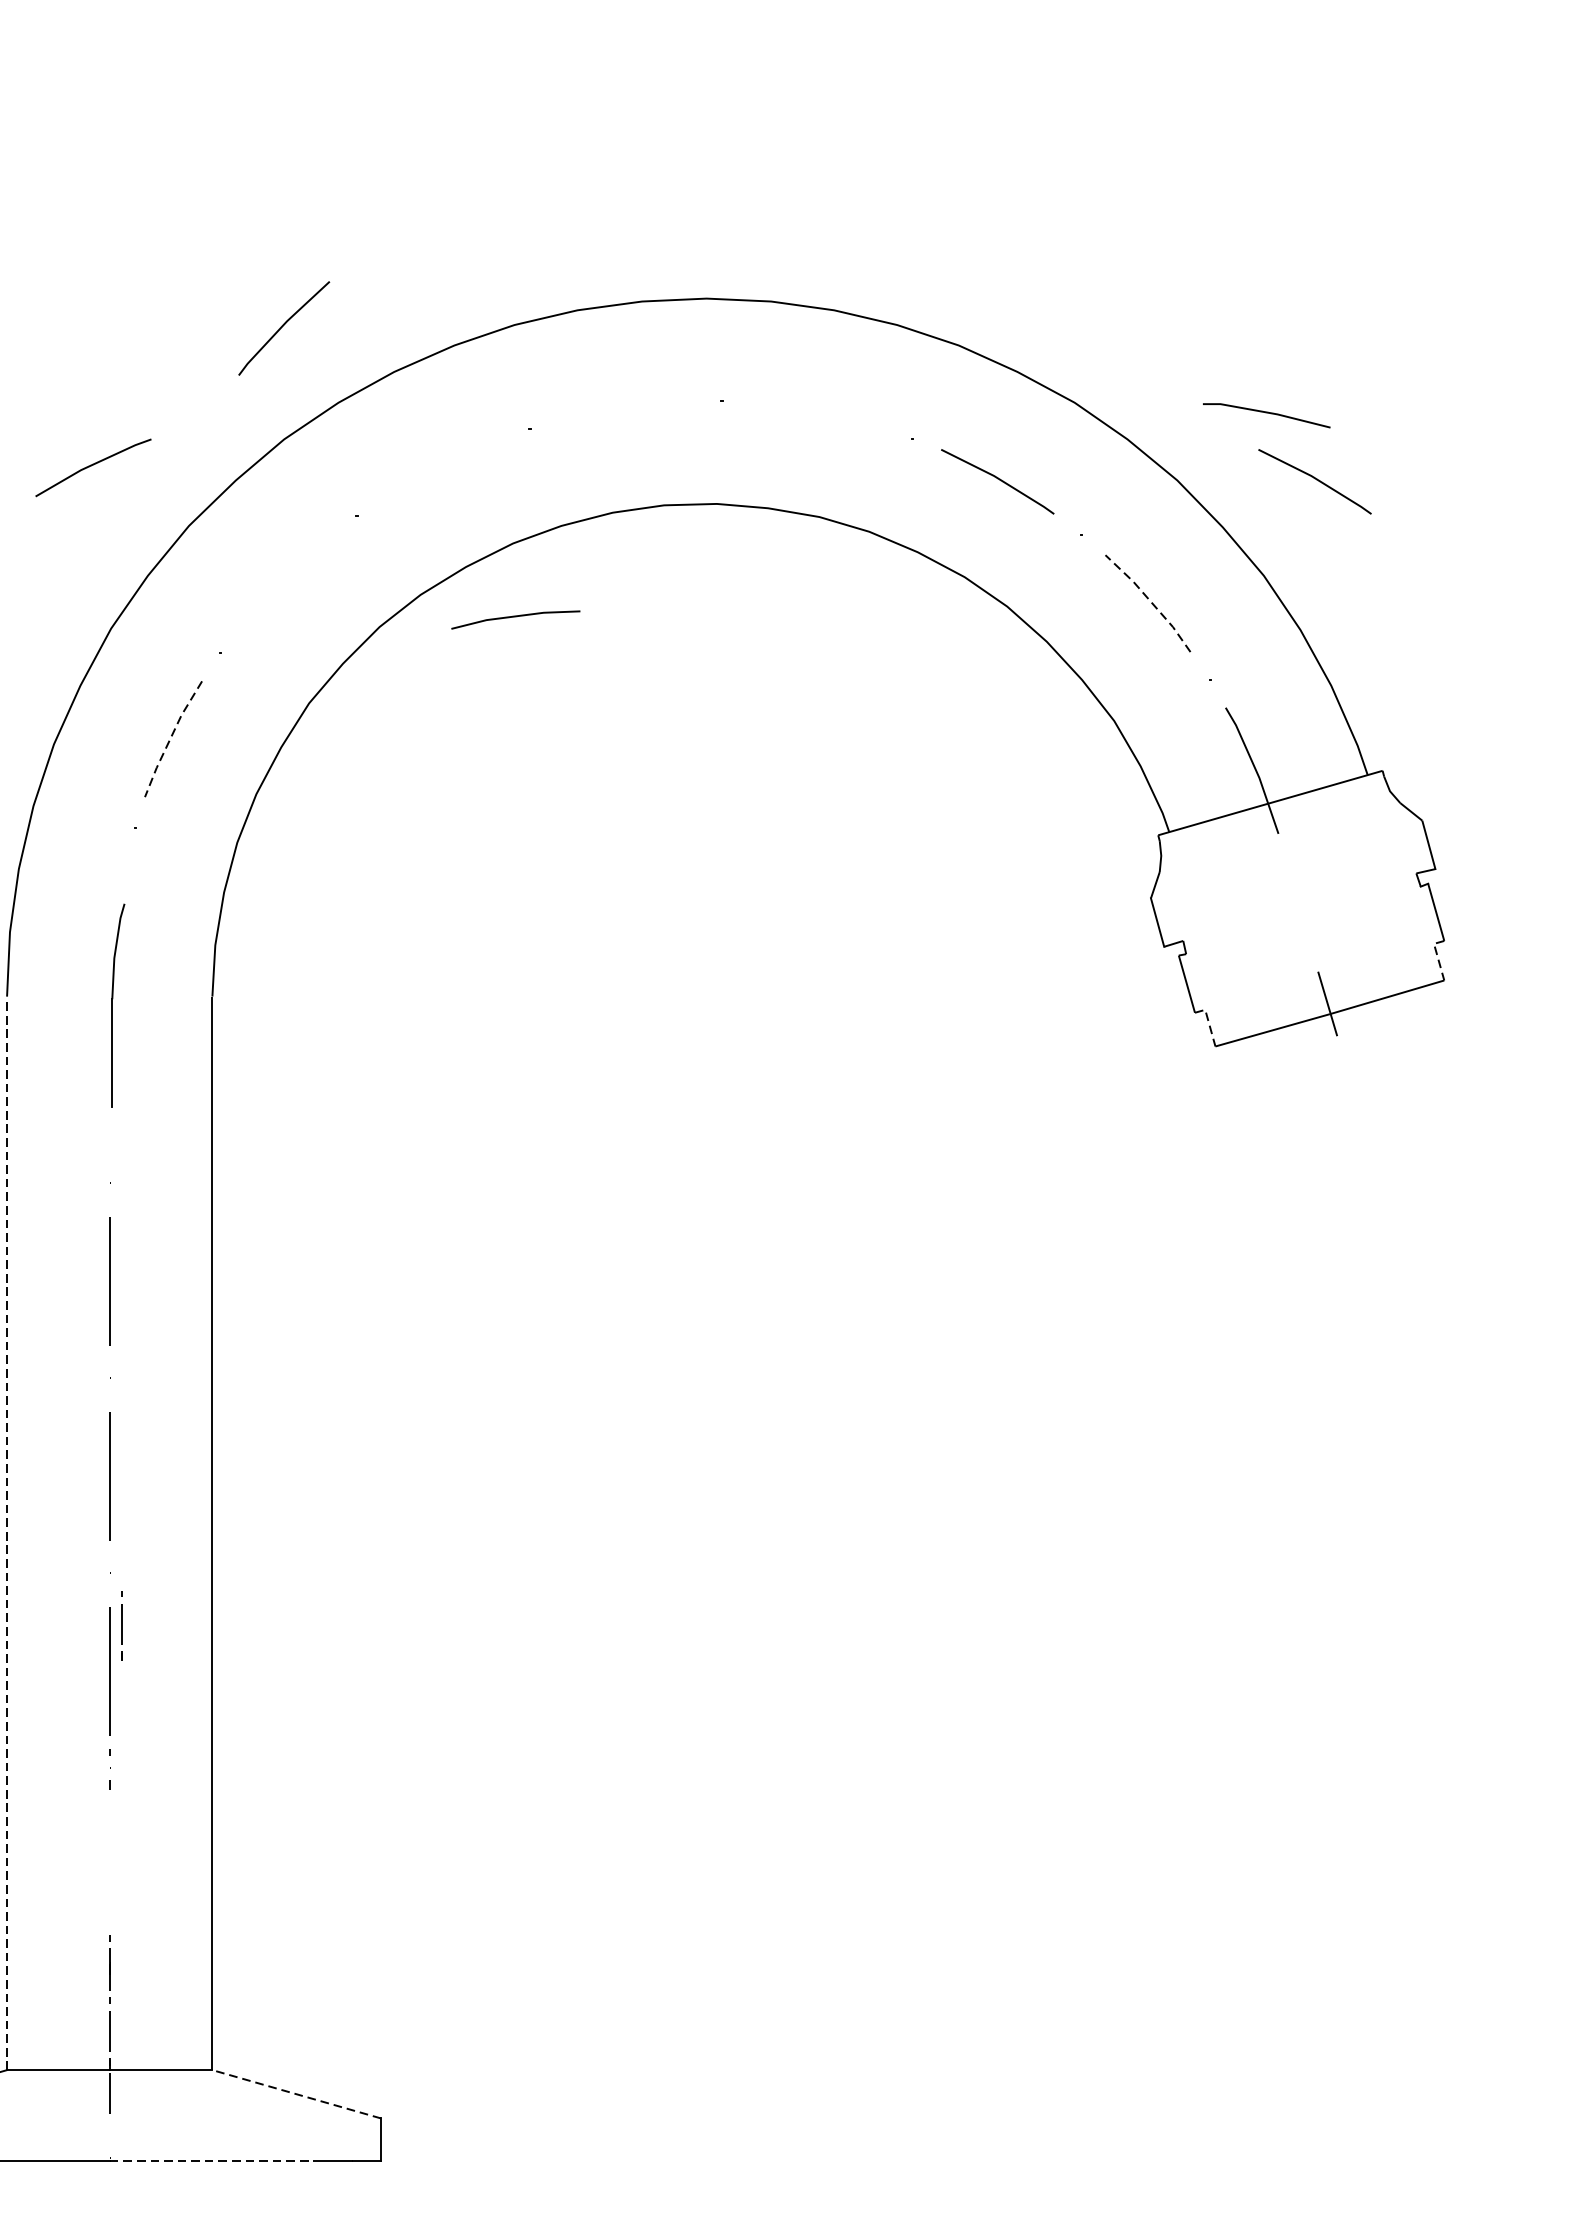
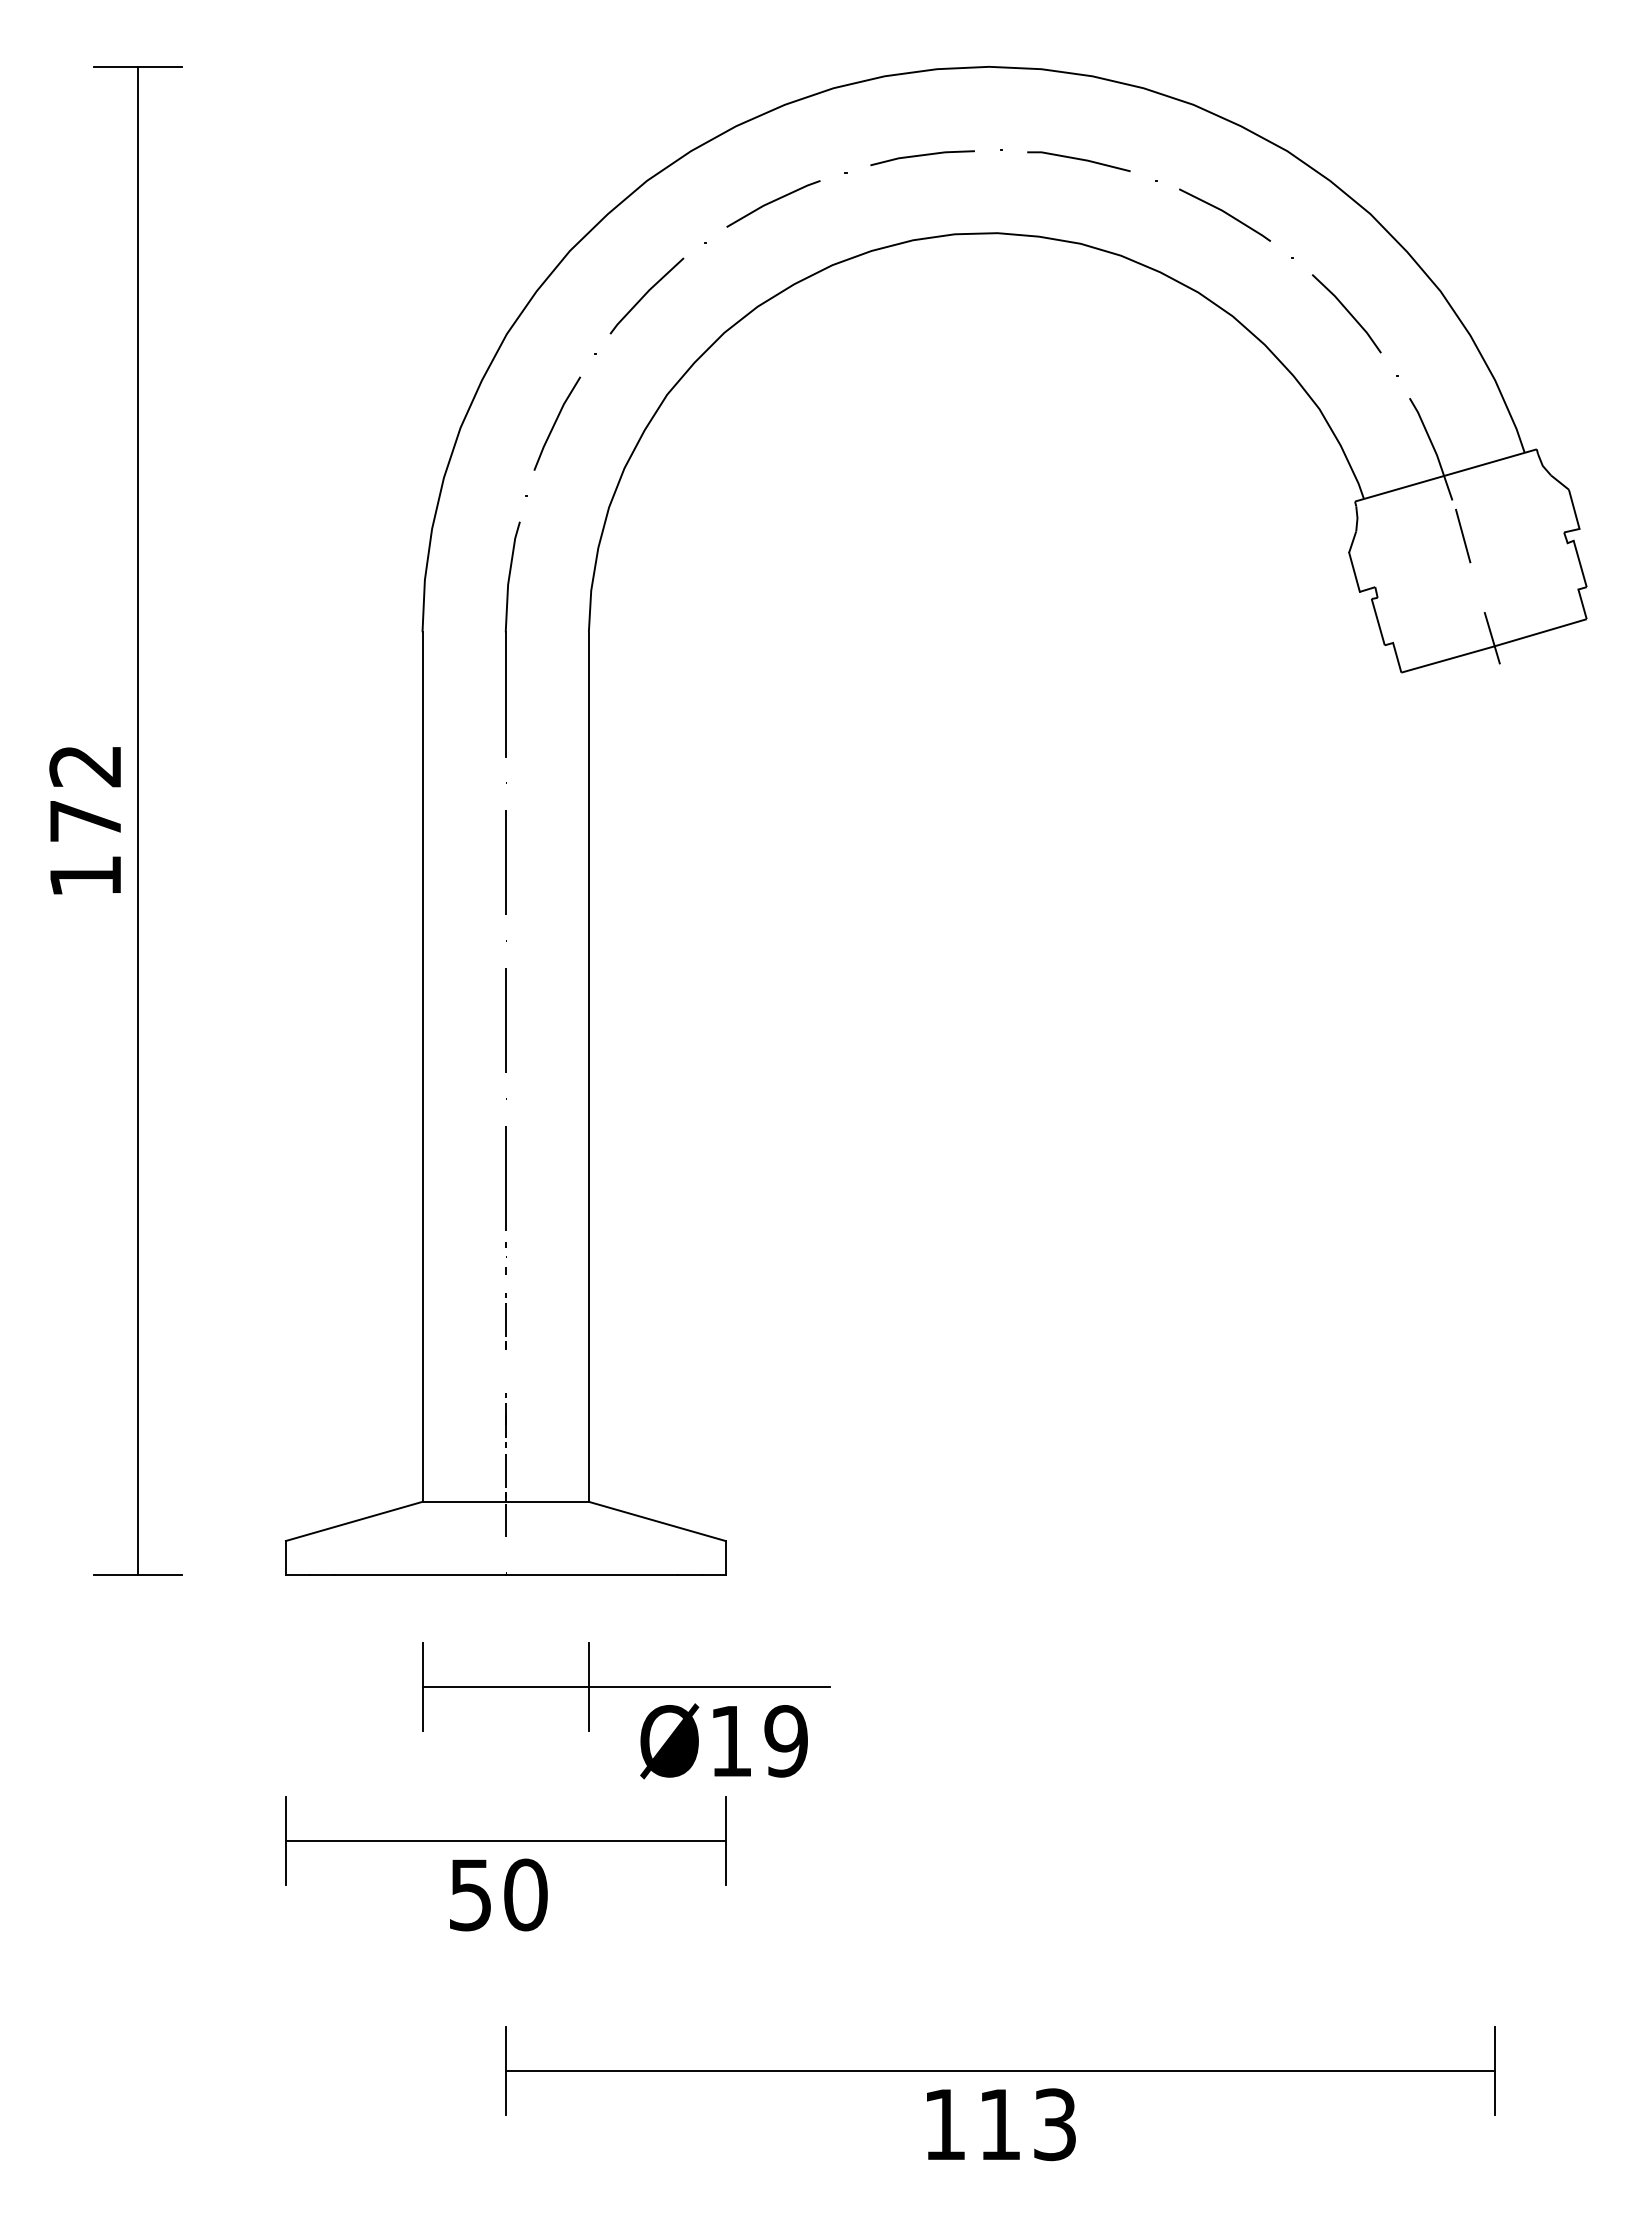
line: (283, 326) -> (646, 294), moved
line: (1267, 414) -> (1079, 160), moved
line: (93, 466) -> (773, 202), moved
line: (1314, 479) -> (1481, 213), removed
line: (1150, 600) -> (1348, 311), dashed -> solid
line: (515, 617) -> (922, 156), moved
line: (171, 737) -> (555, 422), dashed -> solid
line: (1292, 877) -> (1463, 535), added
line: (1437, 957) -> (1581, 600), dashed -> solid
part: (118, 1005) -> (512, 639), size x1.43
line: (1209, 1022) -> (1396, 653), dashed -> solid
line: (7, 1533) -> (422, 1067), dashed -> solid
line: (121, 1626) -> (505, 1321), moved
line: (295, 2094) -> (656, 1521), dashed -> solid
line: (215, 2161) -> (591, 1575), dashed -> solid

